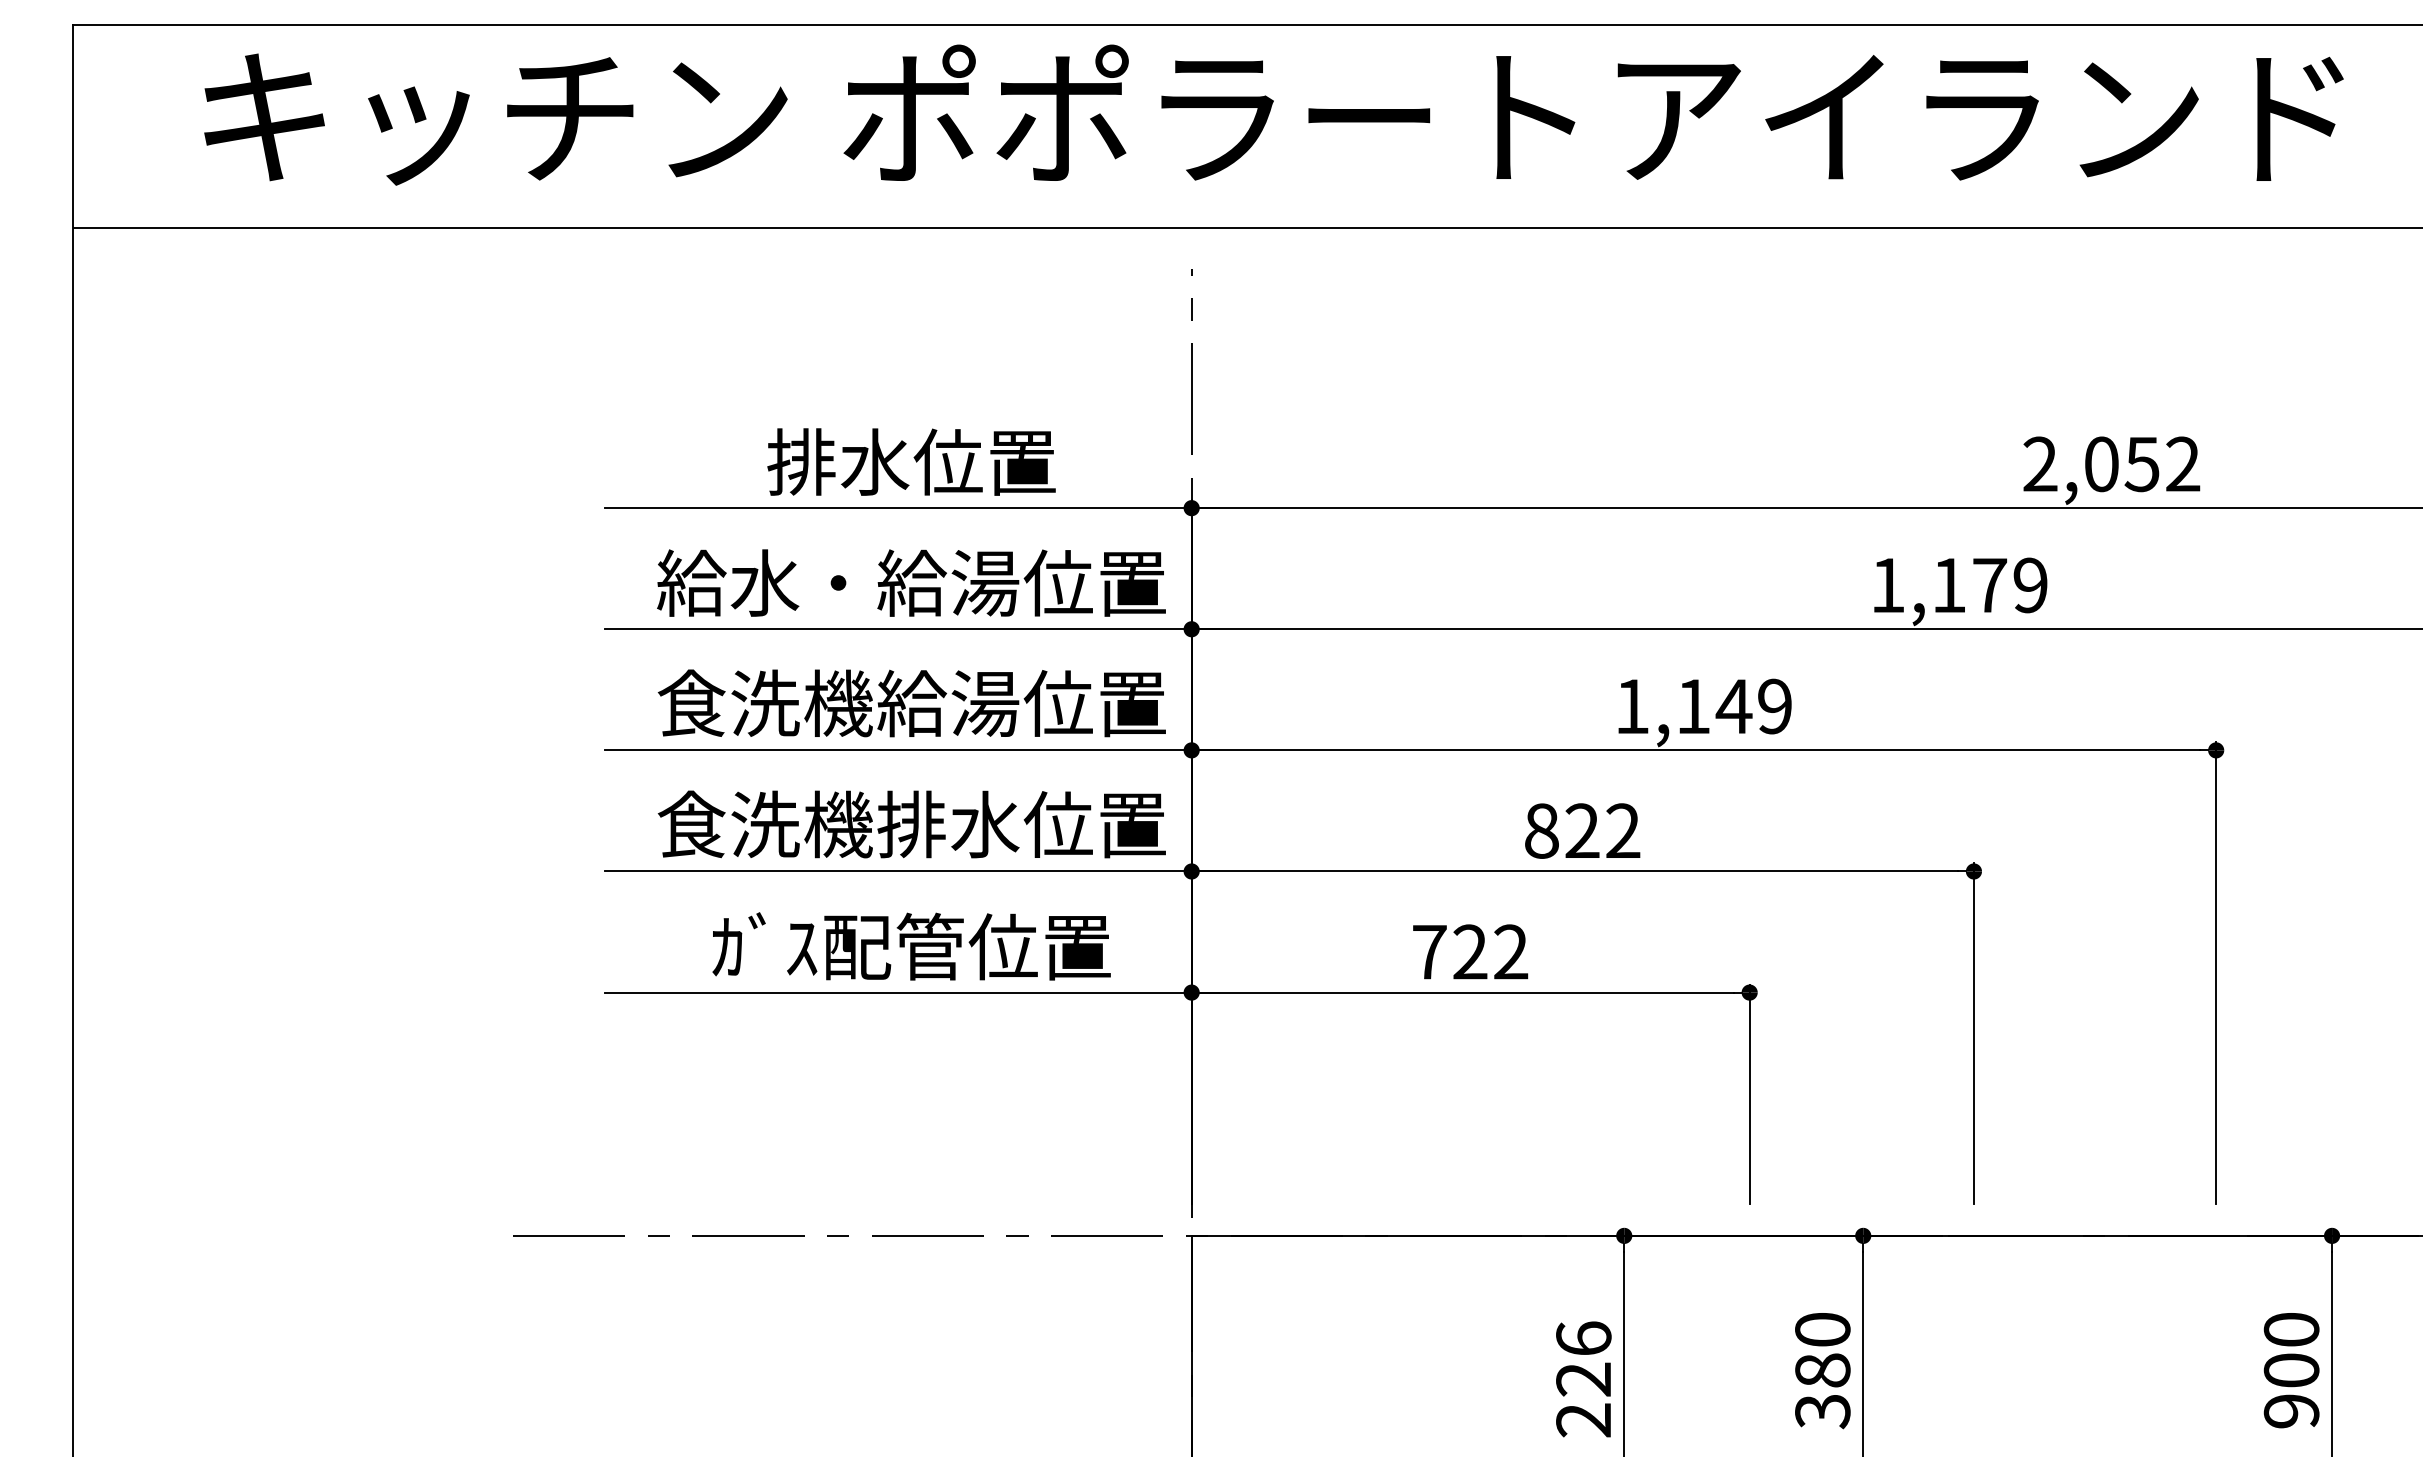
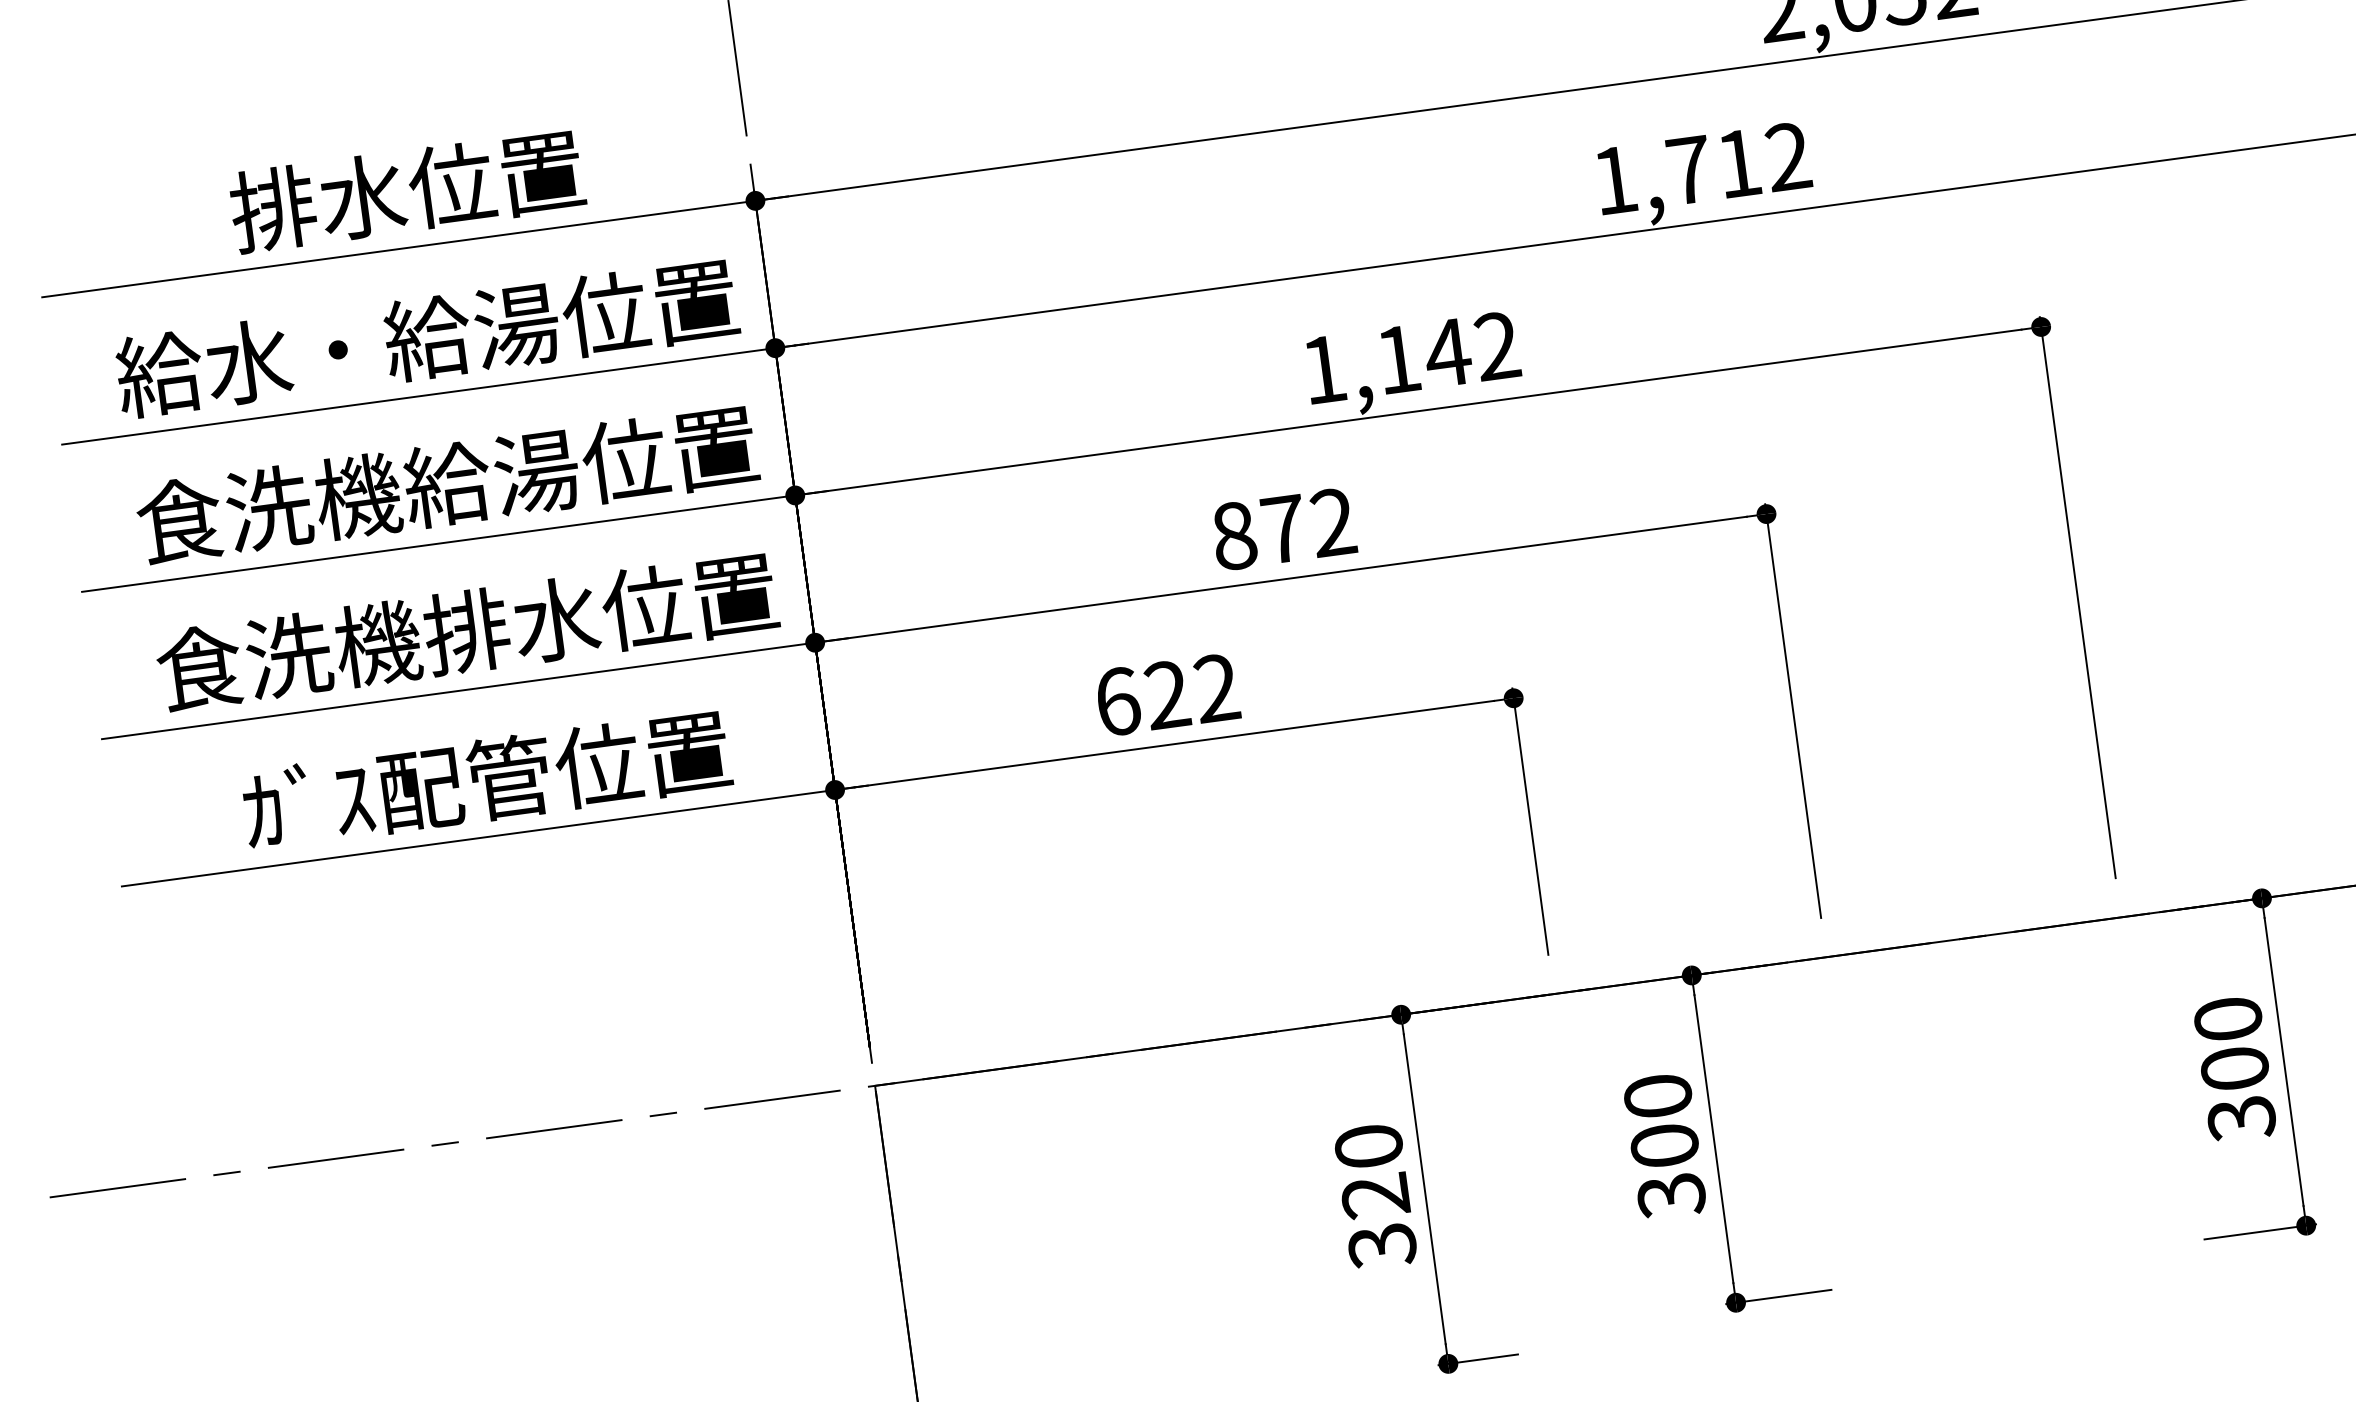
text: (1989, 585) -> (1738, 163), 1,179 -> 1,712
text: (1774, 706) -> (1496, 346), 1,149 -> 1,142
text: (1582, 830) -> (1283, 528), 822 -> 872
text: (1430, 951) -> (1118, 700), 722 -> 622
text: (1822, 1370) -> (1664, 1145), 380 -> 300
text: (1583, 1379) -> (1375, 1196), 226 -> 320
text: (2291, 1411) -> (2241, 1118), 900 -> 300

